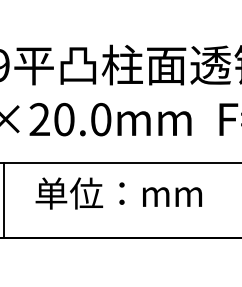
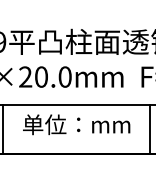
line: (231, 199) -> (149, 128), added

